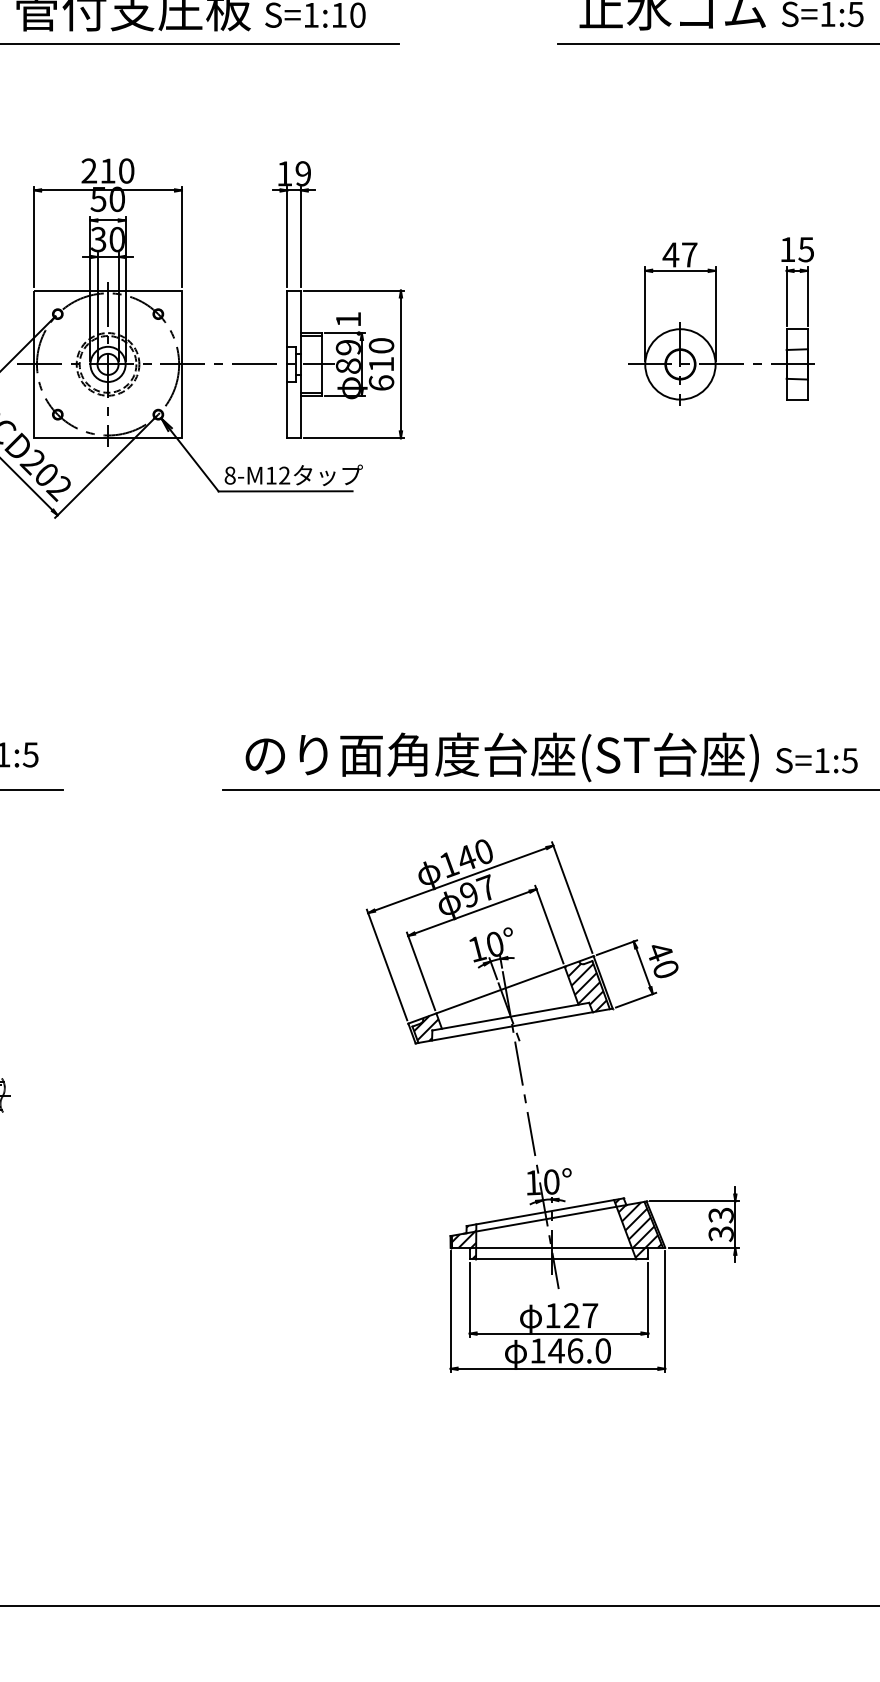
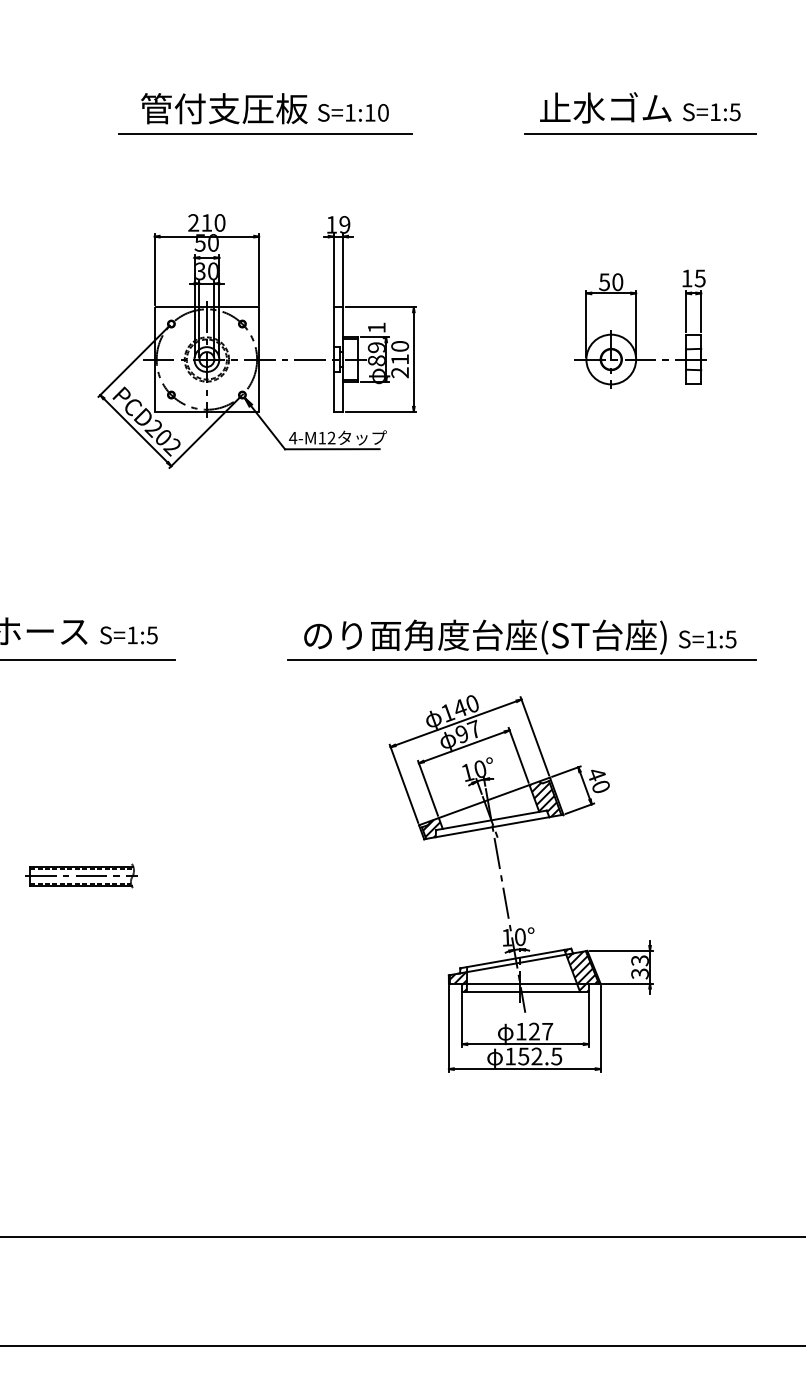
text: (679, 255) -> (610, 282), 47 -> 50
text: (382, 382) -> (400, 372), 610 -> 210
text: (229, 474) -> (292, 437), 8-M12 -> 4-M12
text: (578, 1350) -> (539, 1056), 146.0 -> 152.5

